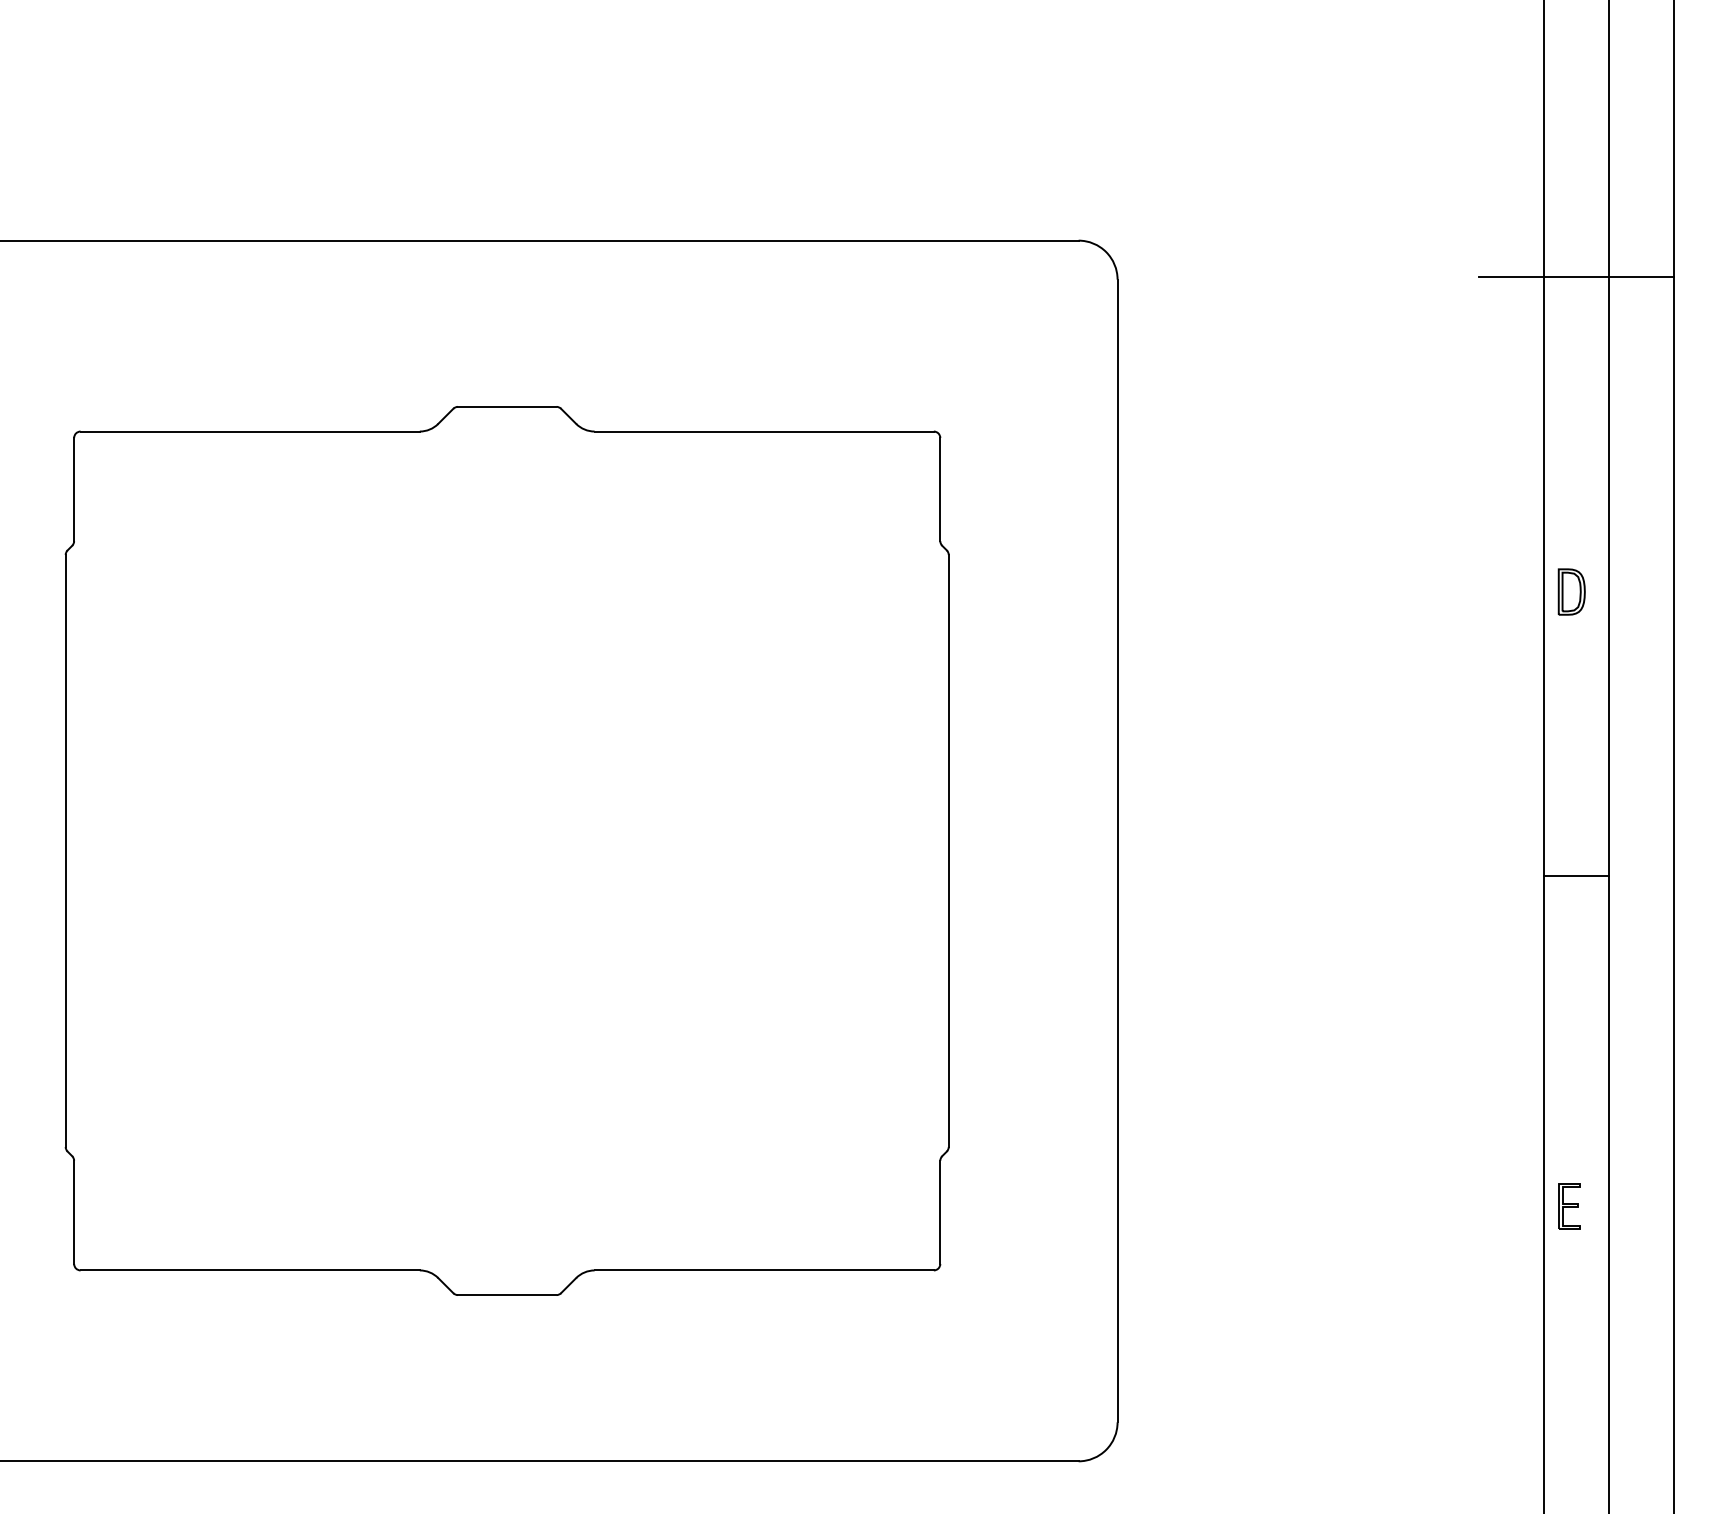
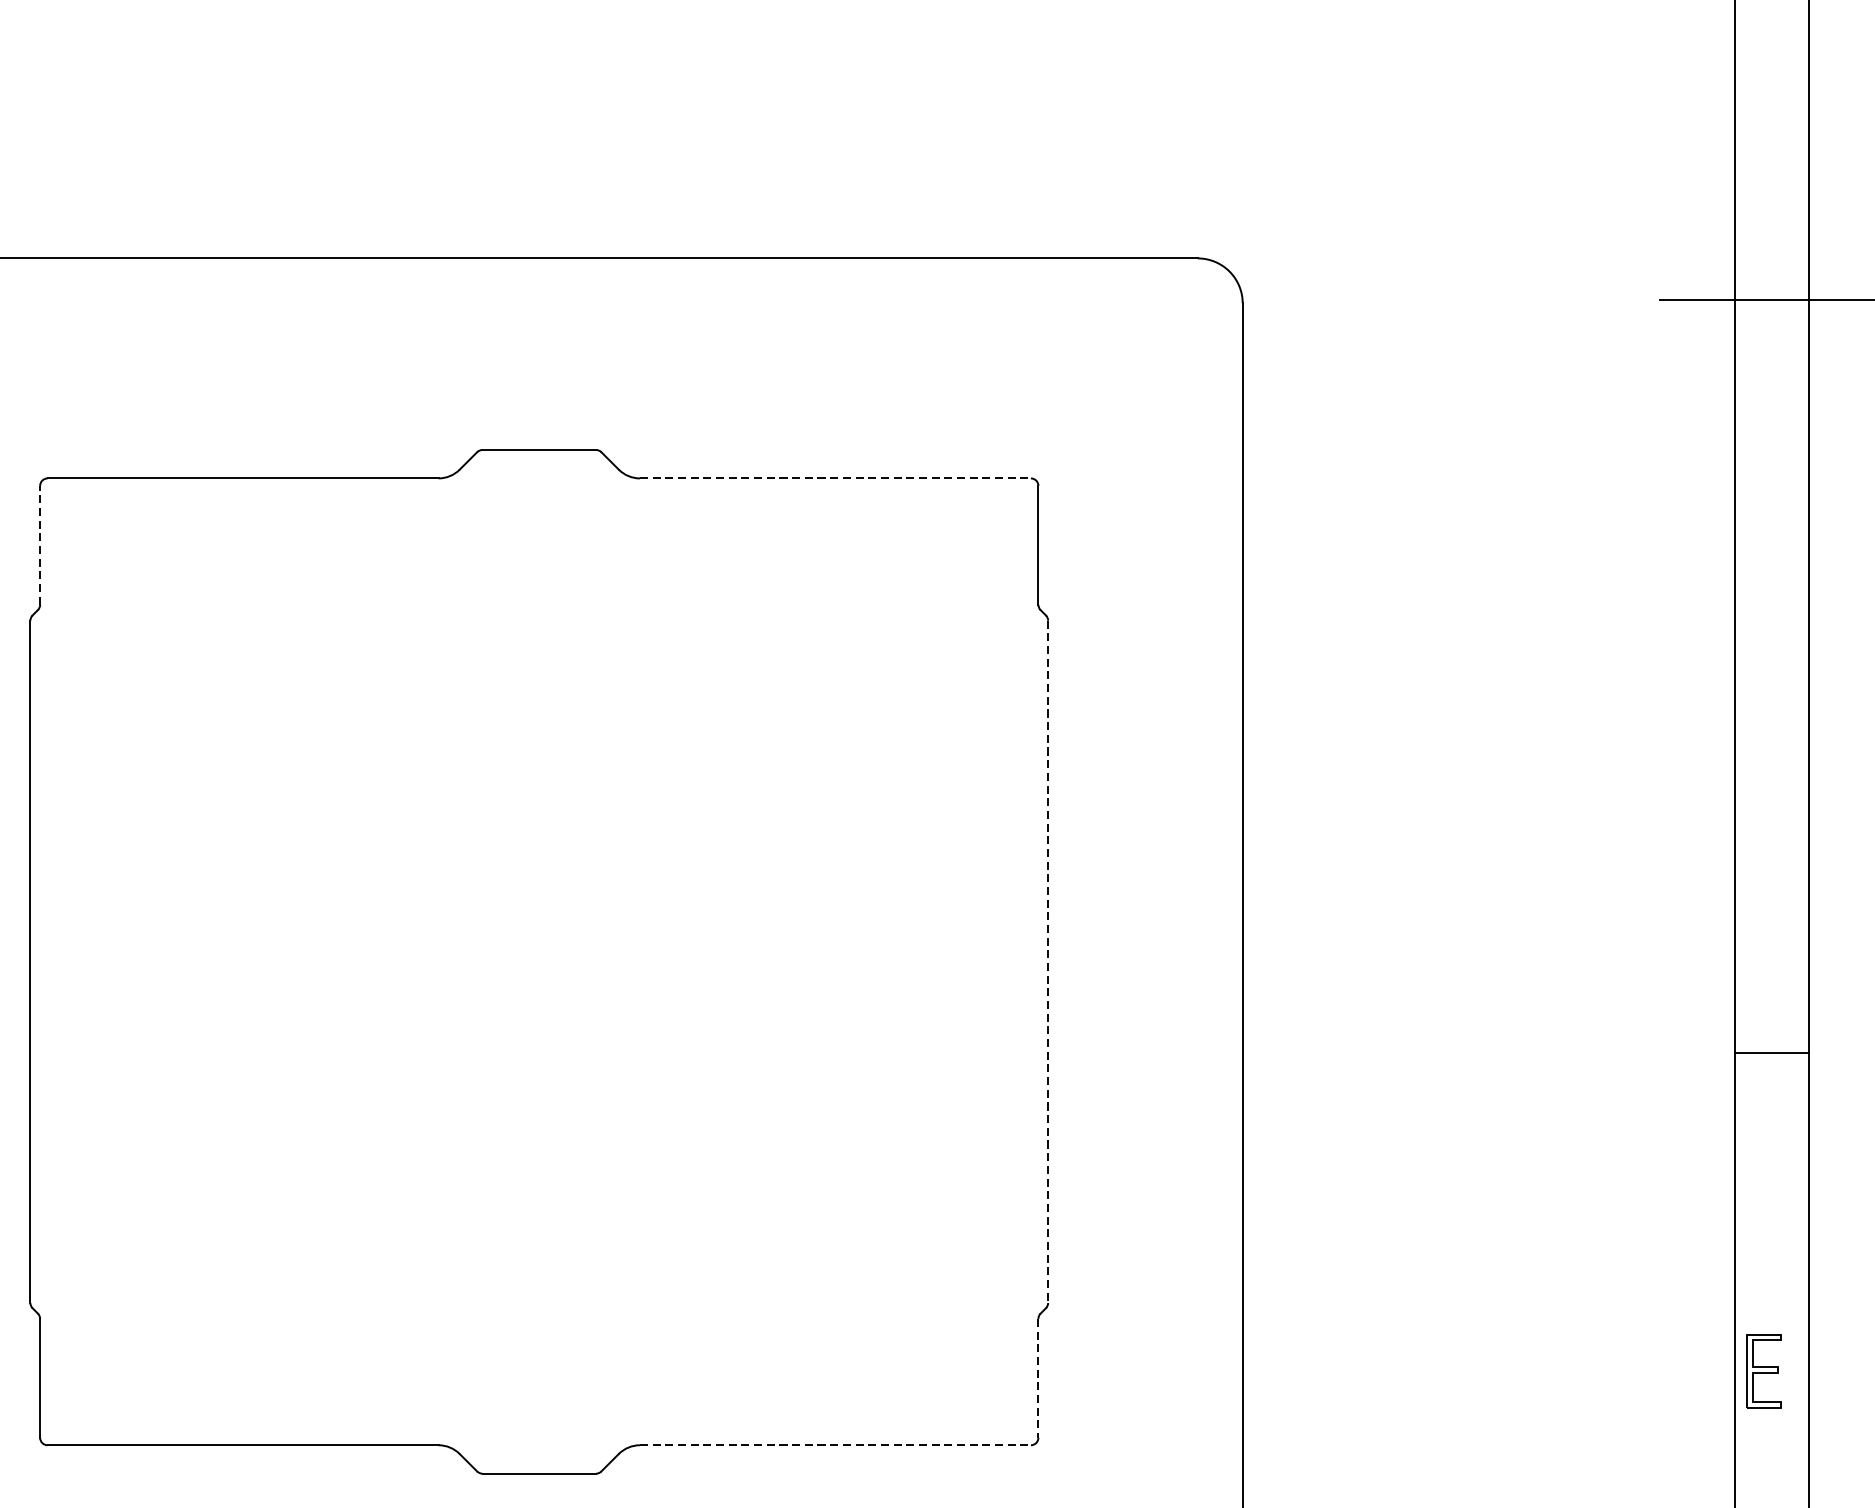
line: (764, 431) -> (835, 478), solid -> dashed
line: (74, 489) -> (40, 545), solid -> dashed
part: (1571, 591) -> (1765, 662), removed
line: (948, 850) -> (1047, 961), solid -> dashed
line: (1576, 876) -> (1771, 1053), moved
part: (1569, 1206) -> (1763, 1371), size x1.4
line: (940, 1212) -> (1038, 1378), solid -> dashed
line: (764, 1270) -> (835, 1445), solid -> dashed

